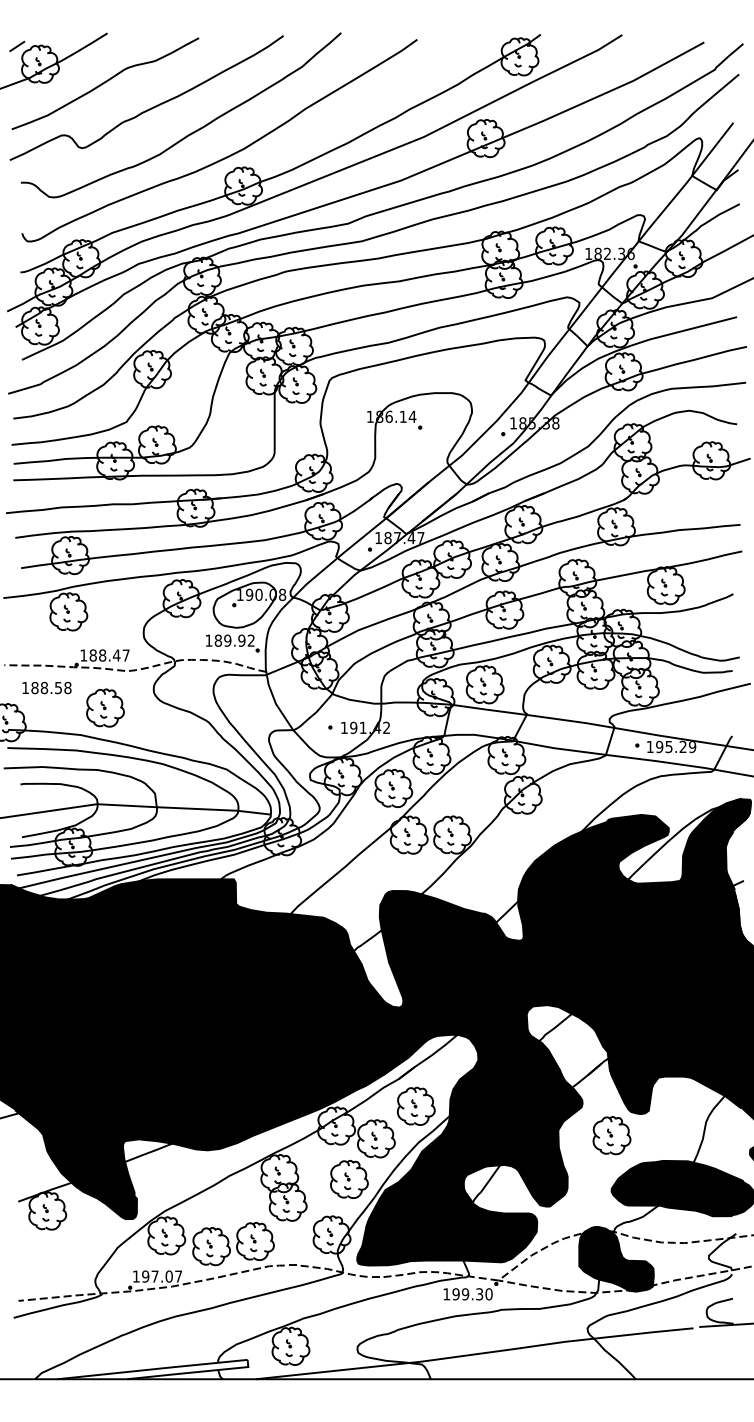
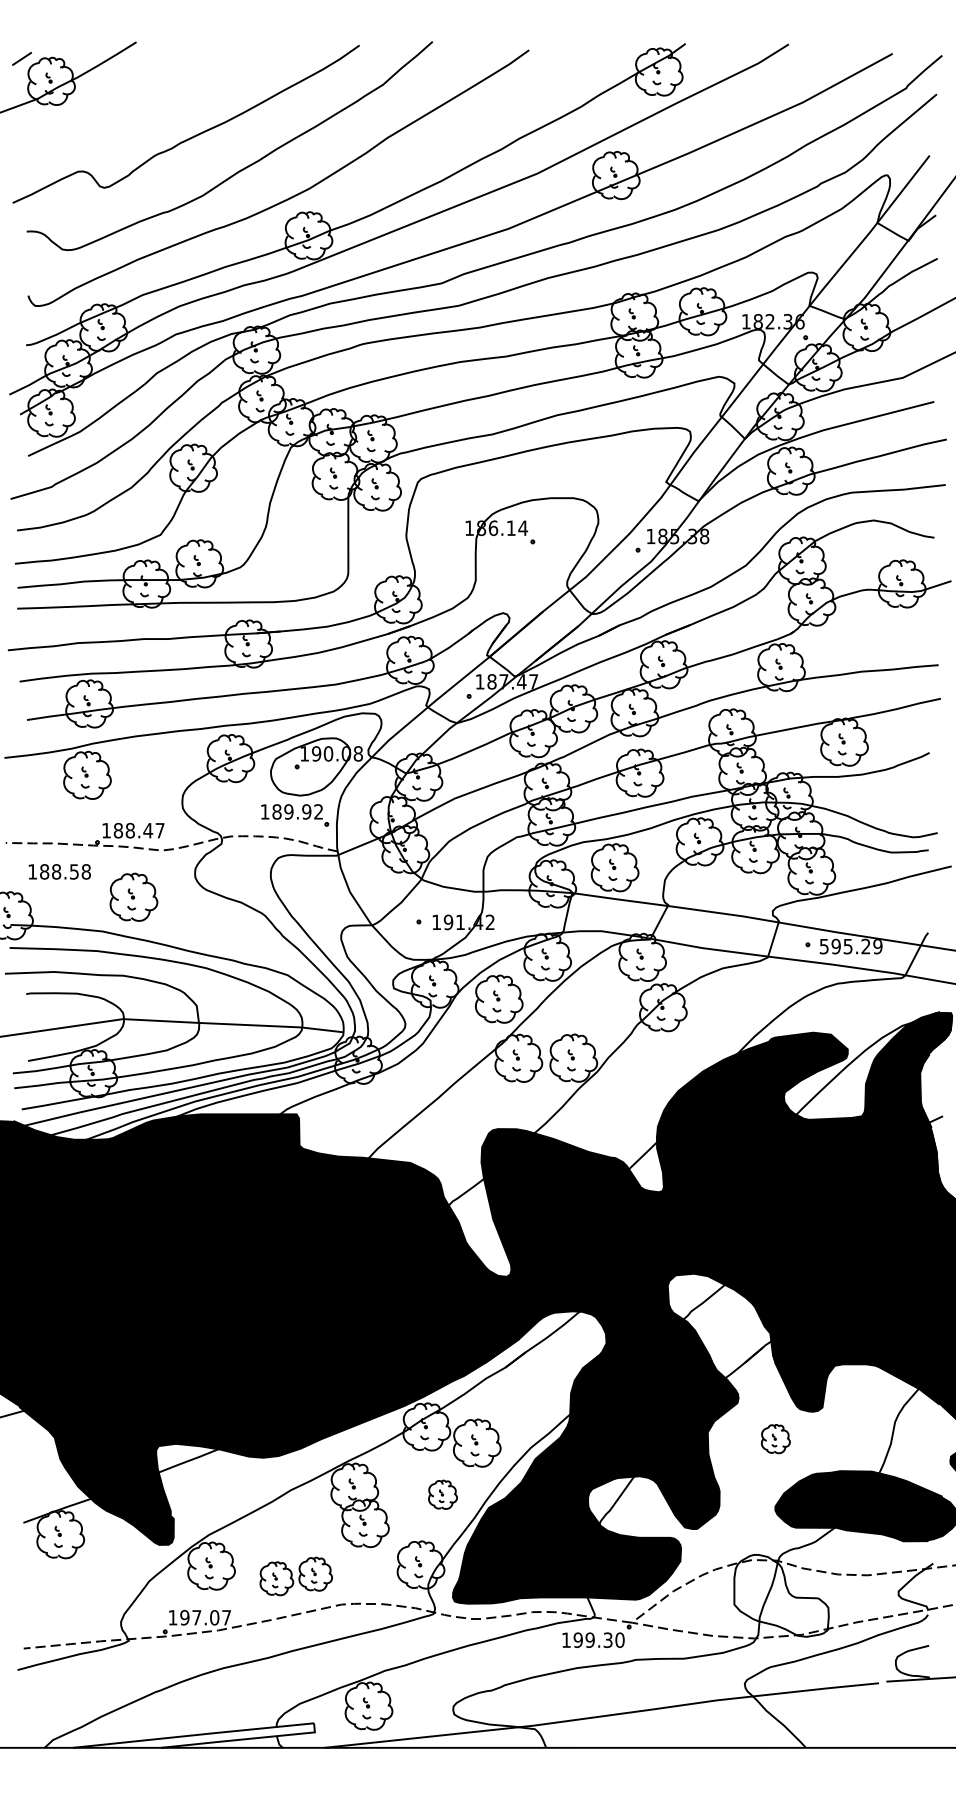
curve: (105, 83) -> (133, 105), removed
text: (649, 746) -> (823, 946), 195.29 -> 595.29
part: (416, 1105) -> (527, 1401), removed
part: (611, 1135) -> (775, 1438), size x0.6
part: (348, 1179) -> (442, 1494), size x0.6
part: (233, 1244) -> (296, 1576), size x0.7
fill: (616, 1259) -> (781, 1595), removed

